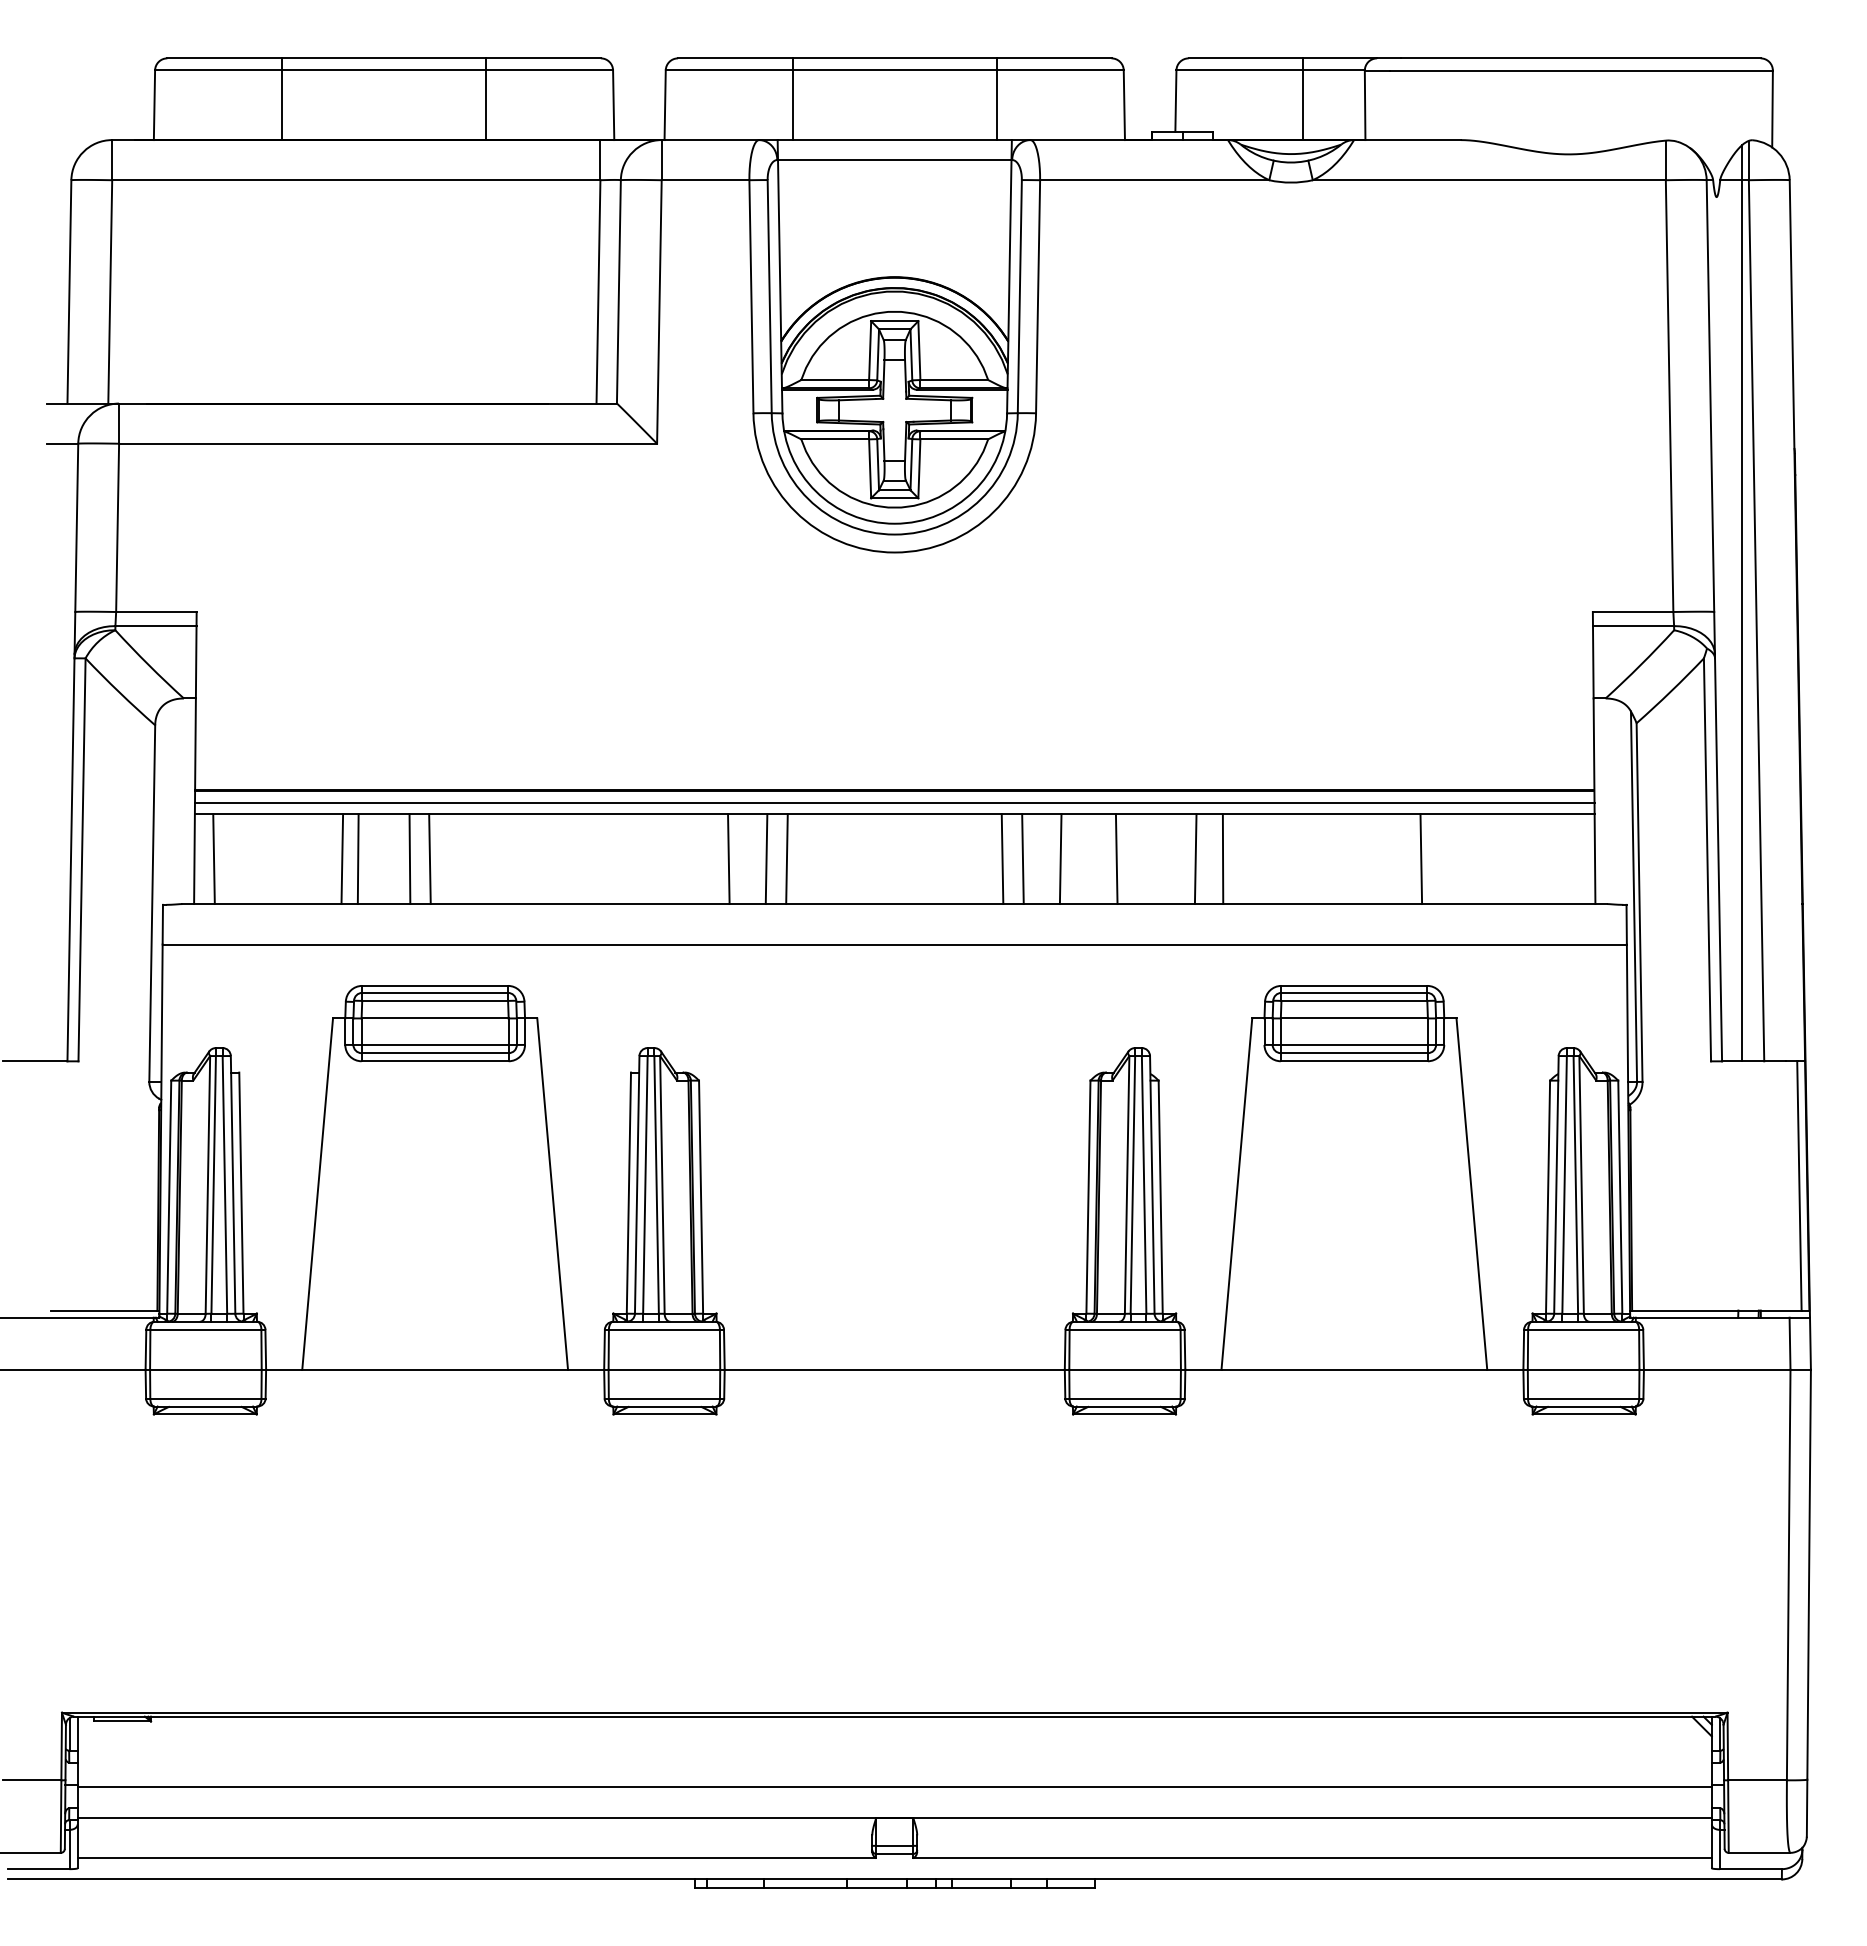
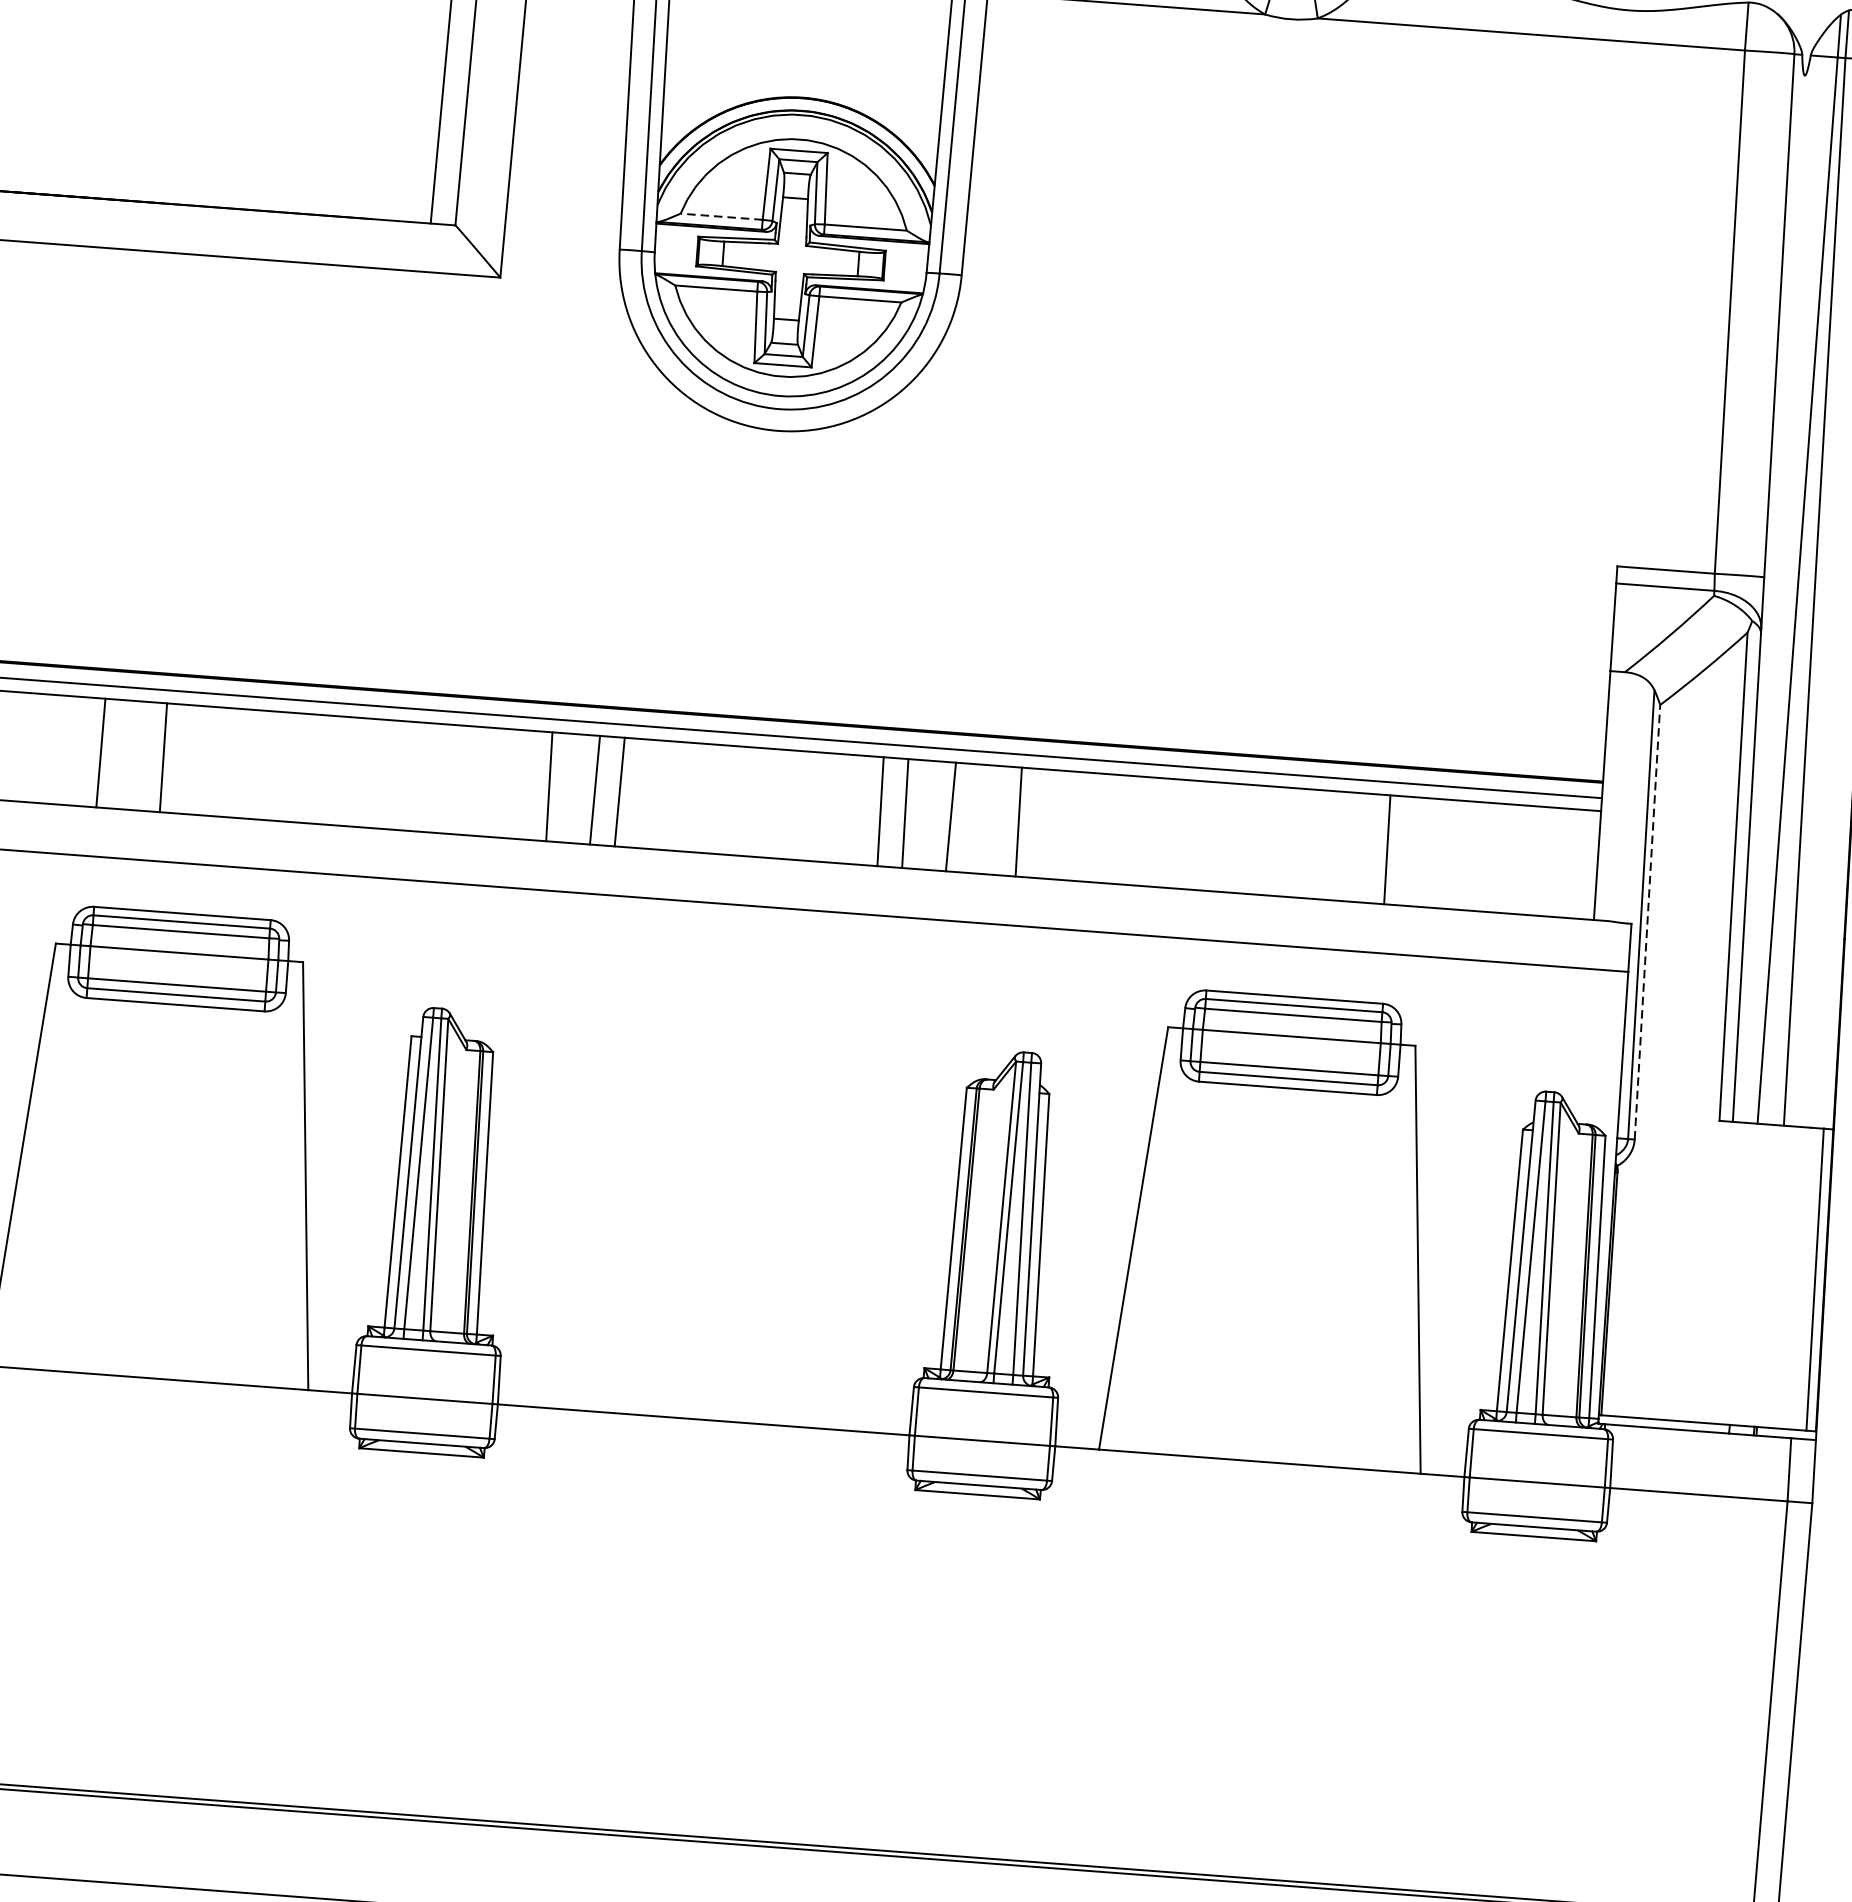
line: (835, 380) -> (721, 217), solid -> dashed
line: (342, 859) -> (81, 752), removed
line: (429, 859) -> (187, 760), removed
line: (1195, 859) -> (1114, 829), removed
line: (1222, 859) -> (1146, 832), removed
line: (1639, 902) -> (1647, 922), solid -> dashed

